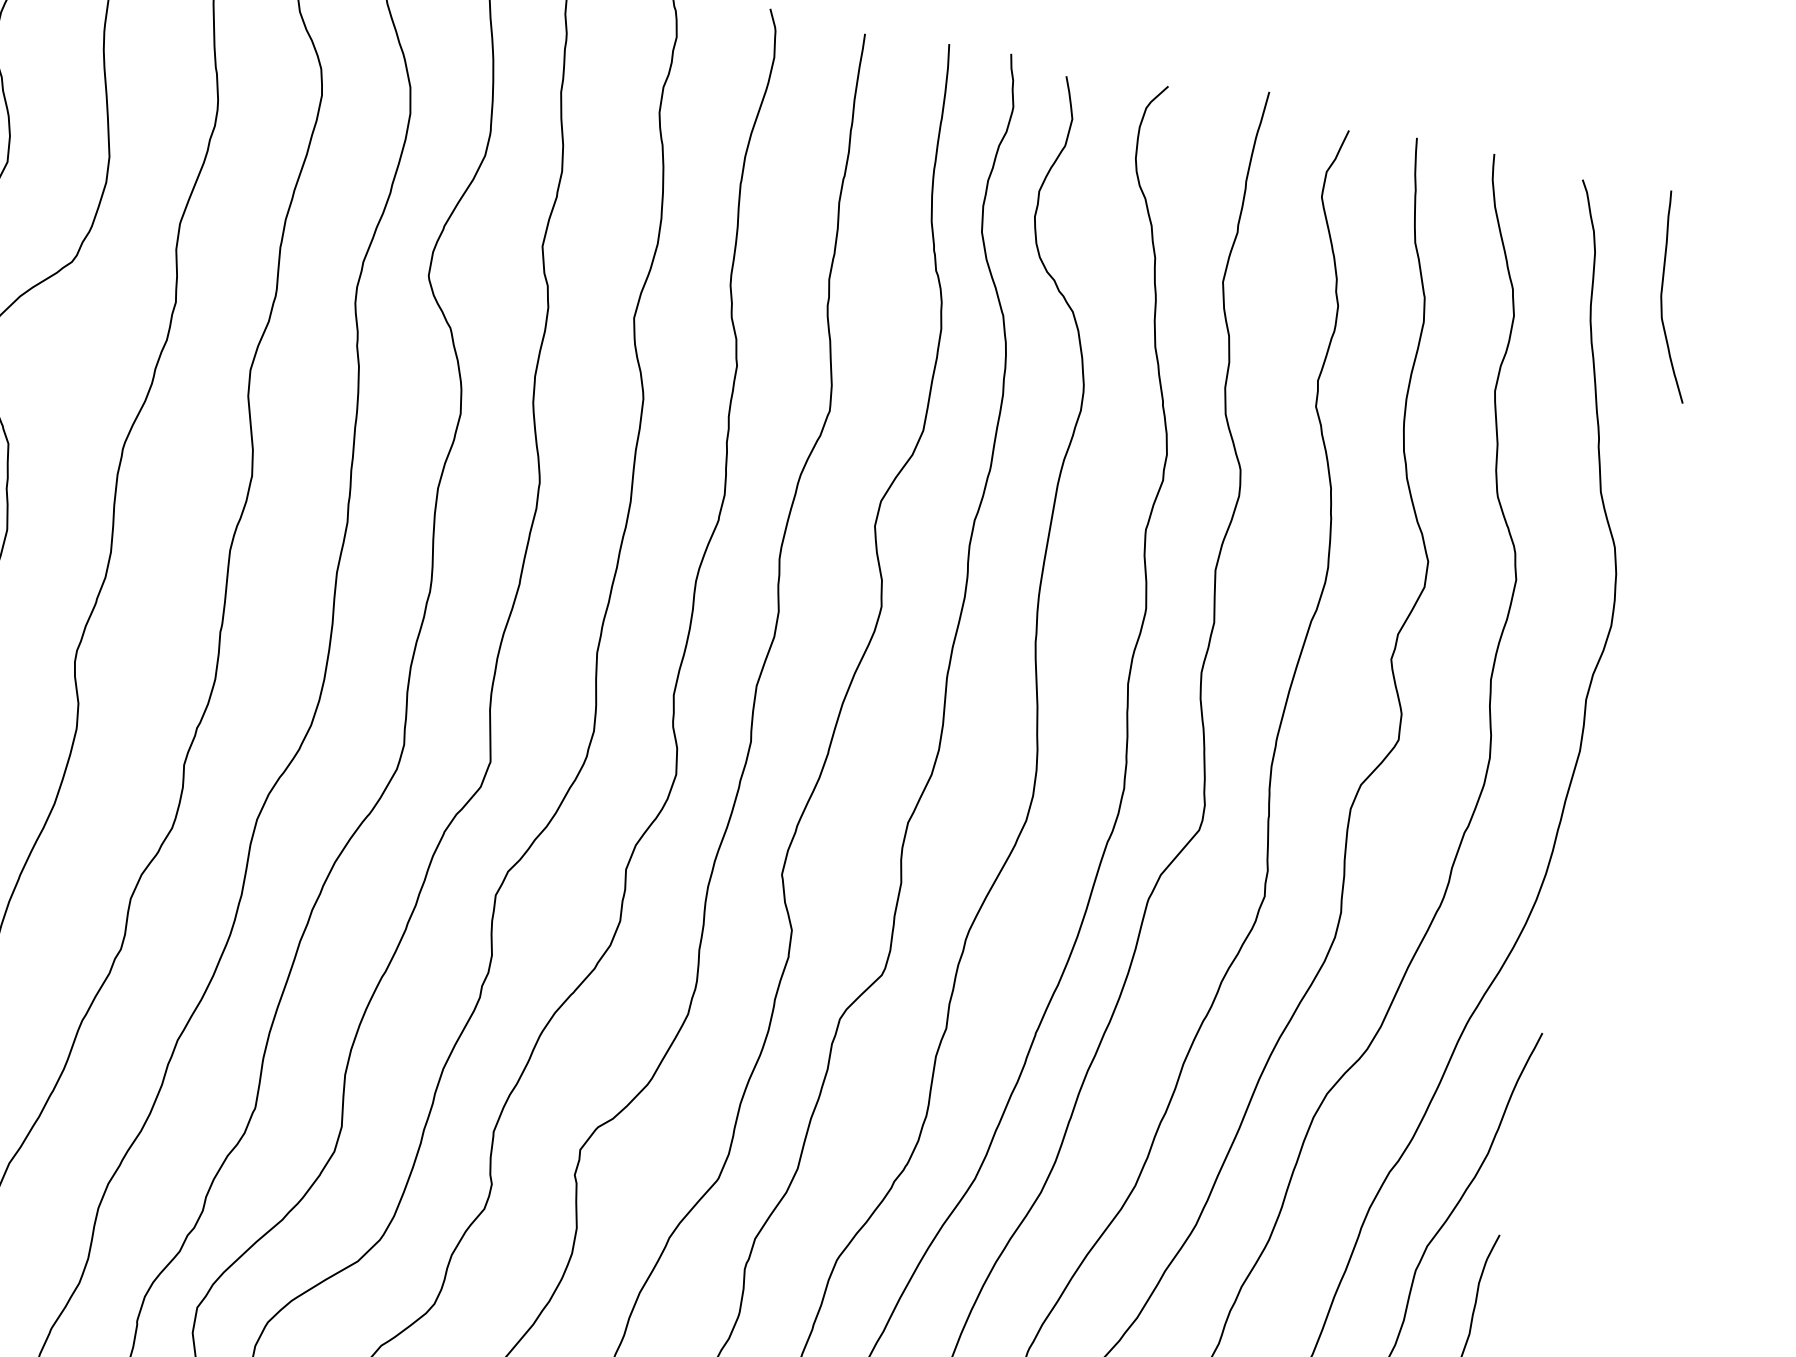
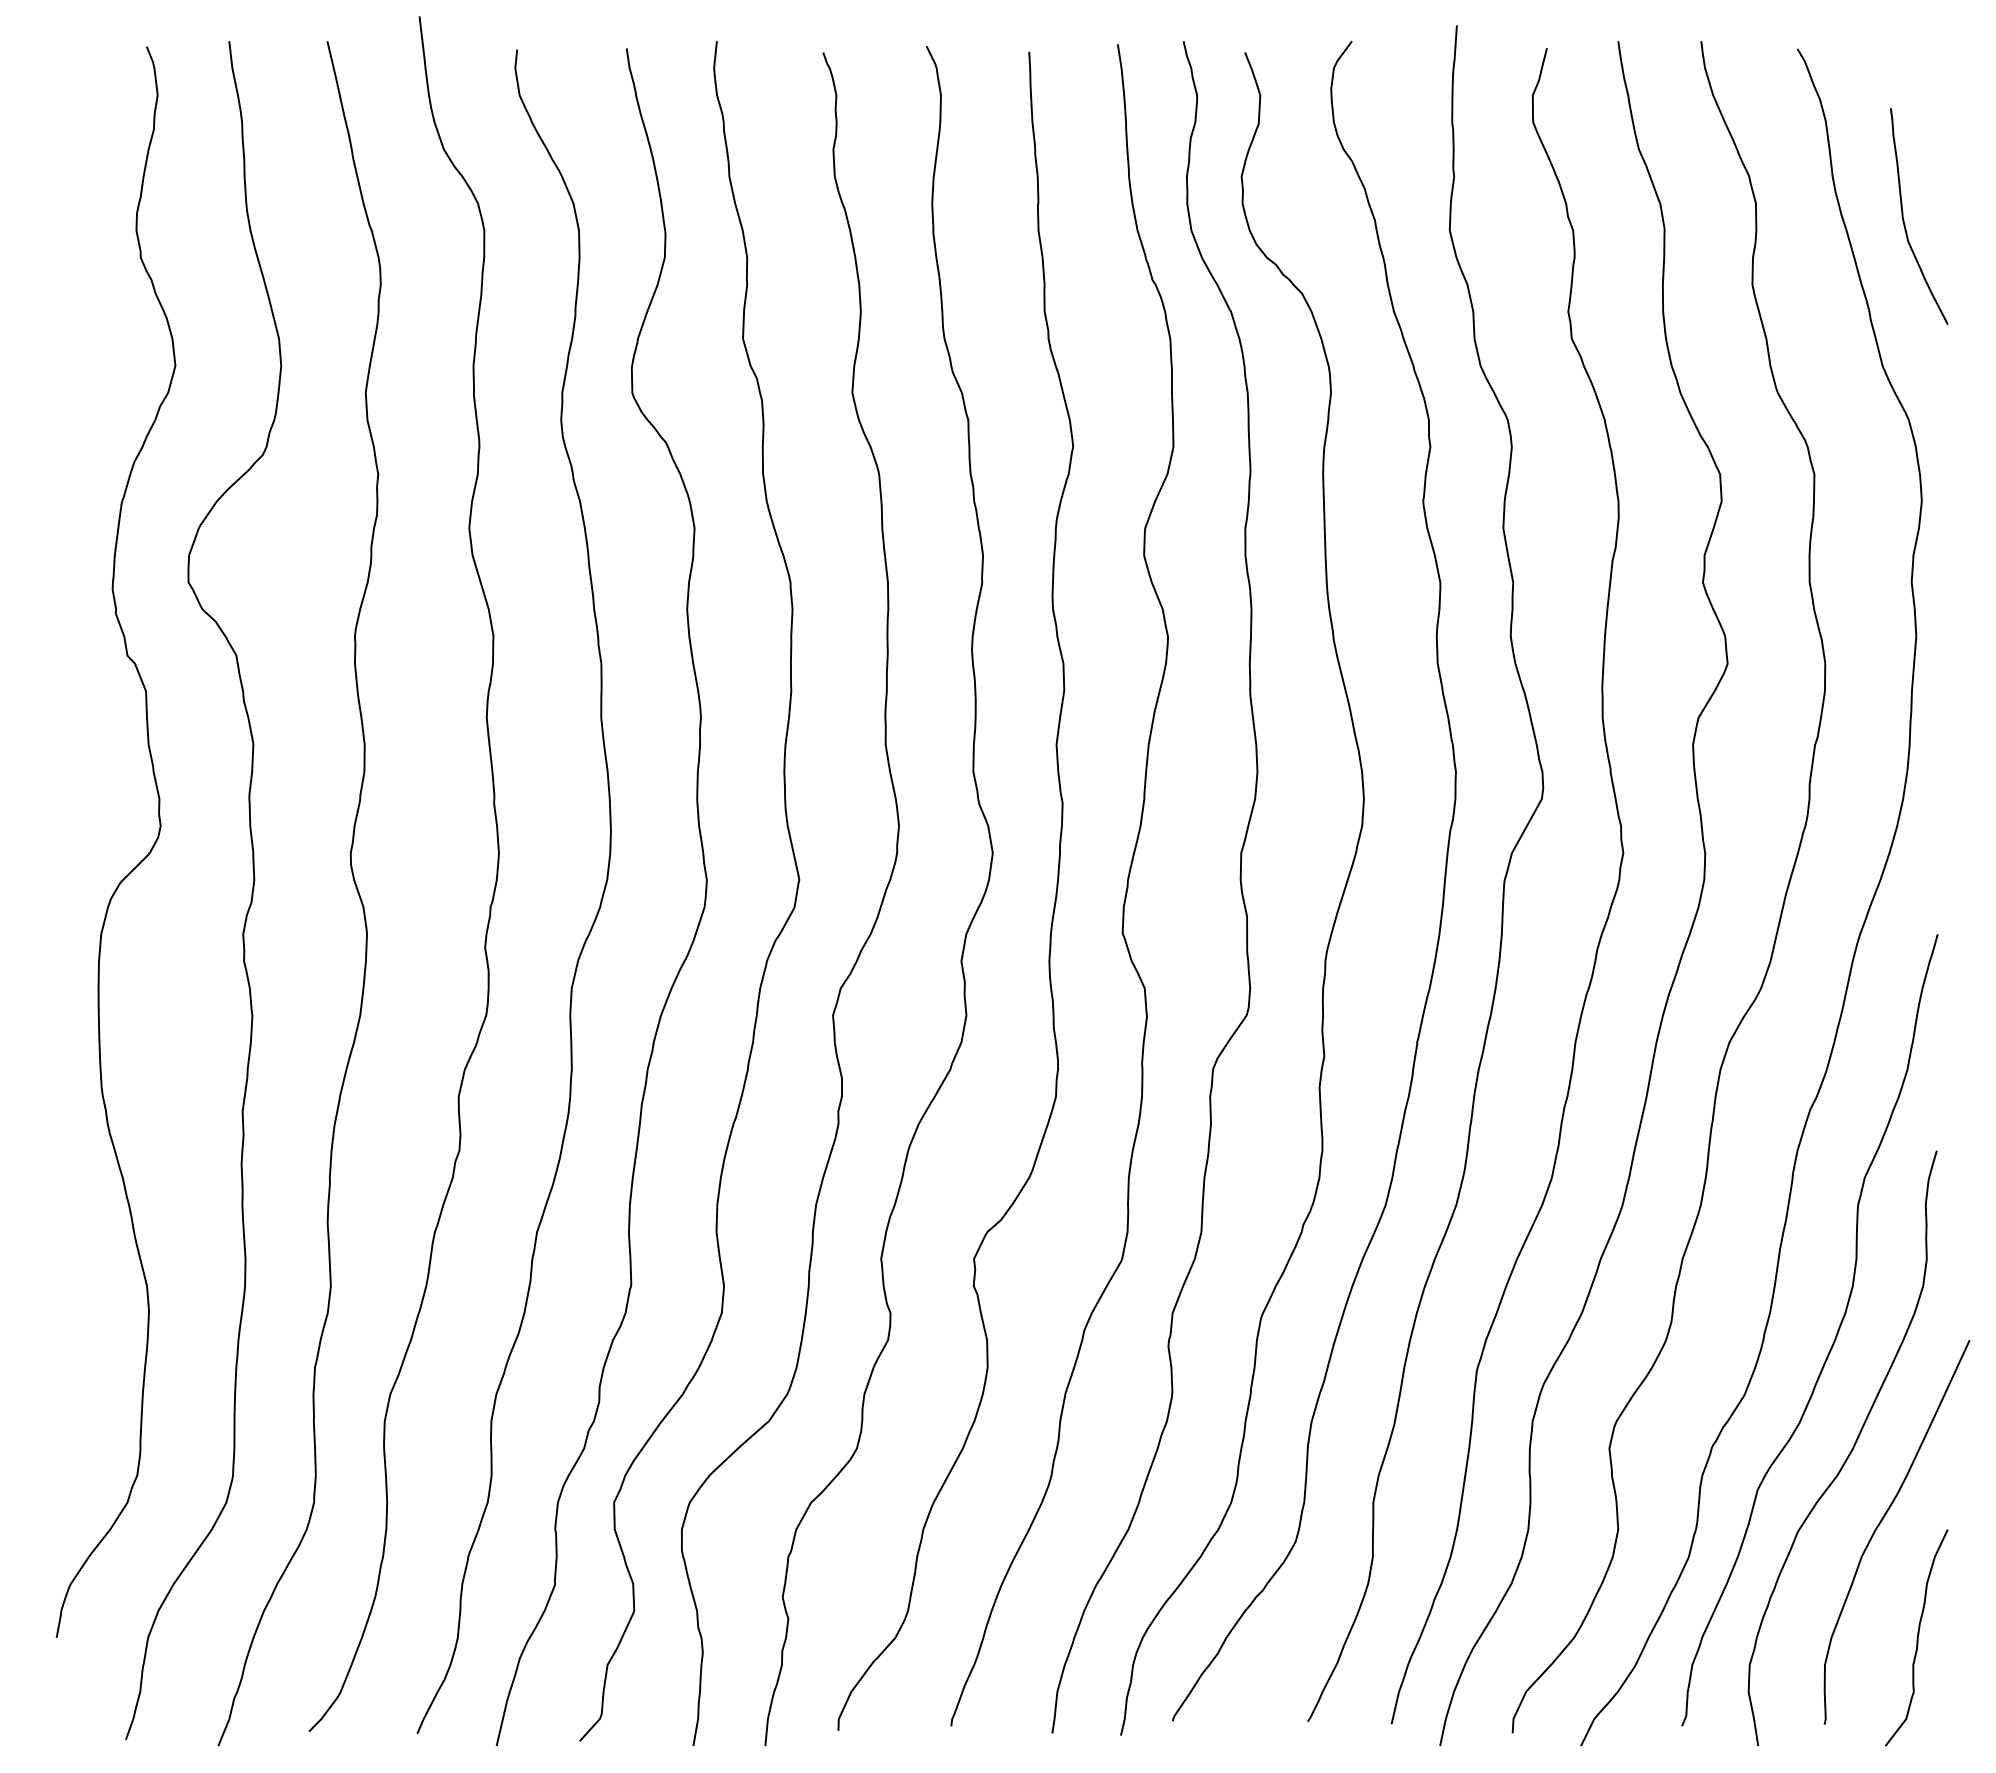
curve: (1662, 297) -> (1904, 220), moved

